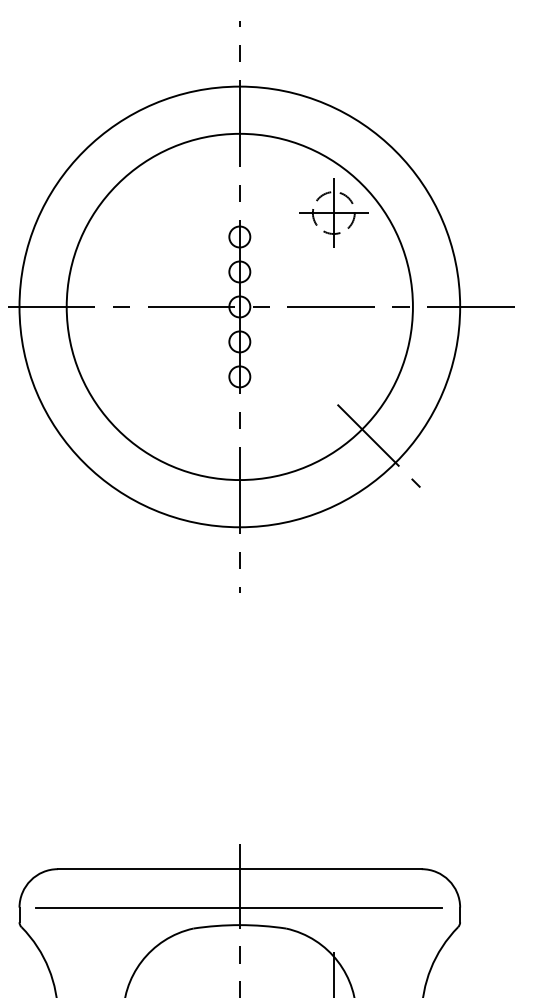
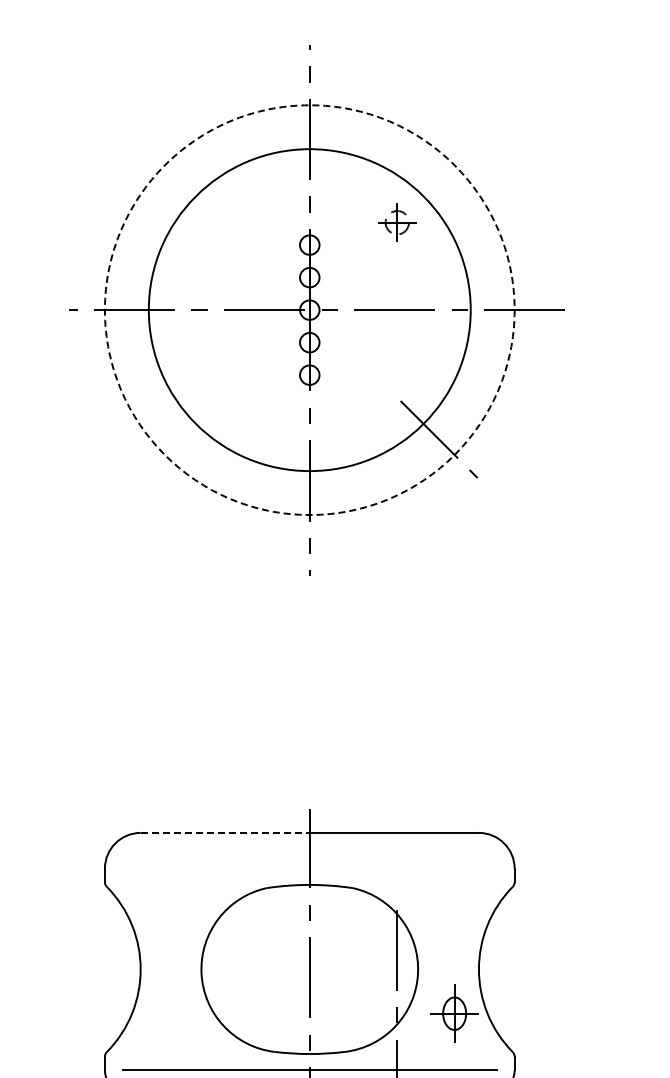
part: (334, 212) -> (397, 222), size x0.6
circle: (239, 307) -> (309, 310), solid -> dashed
line: (149, 868) -> (225, 832), solid -> dashed
line: (238, 907) -> (308, 868), removed

